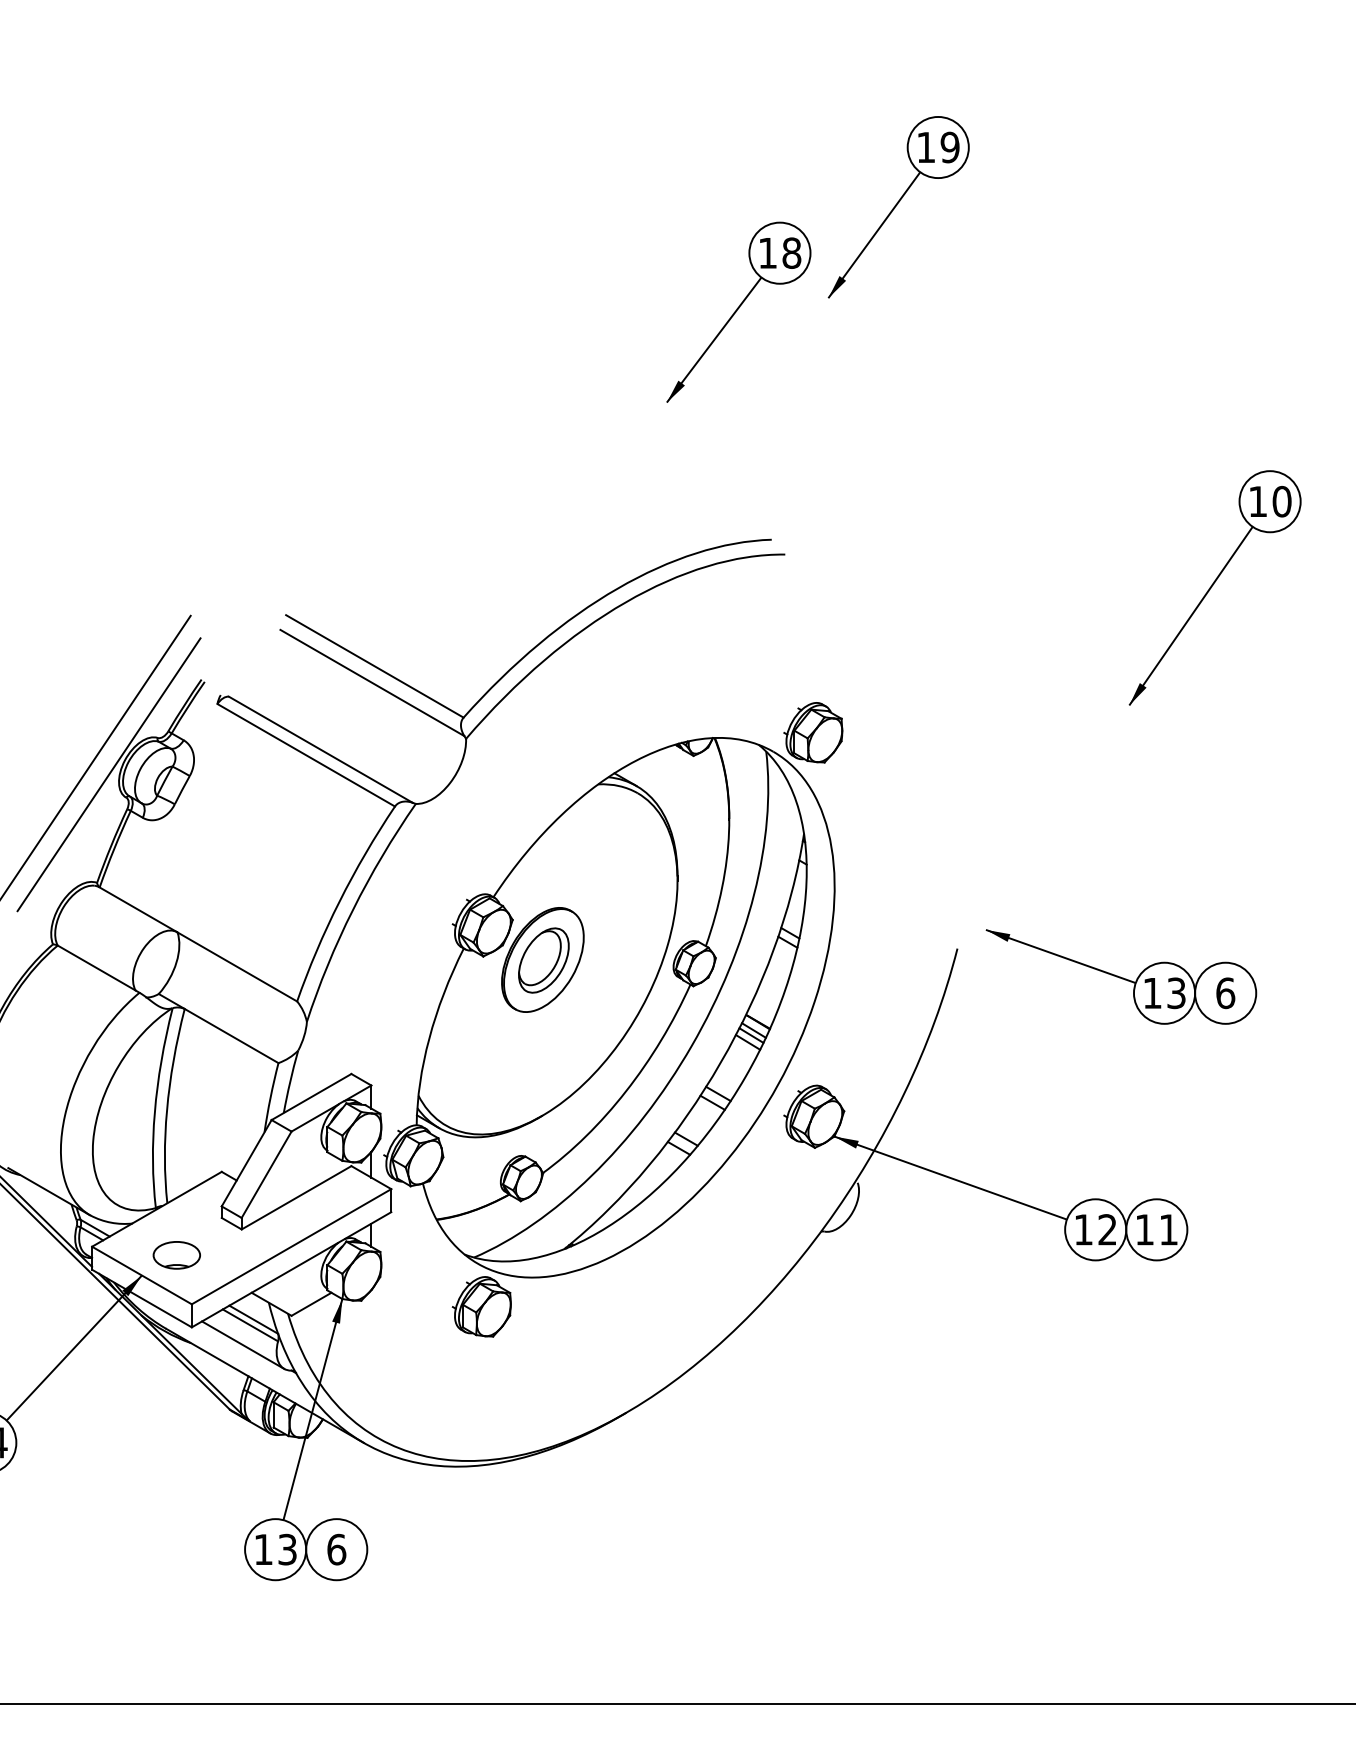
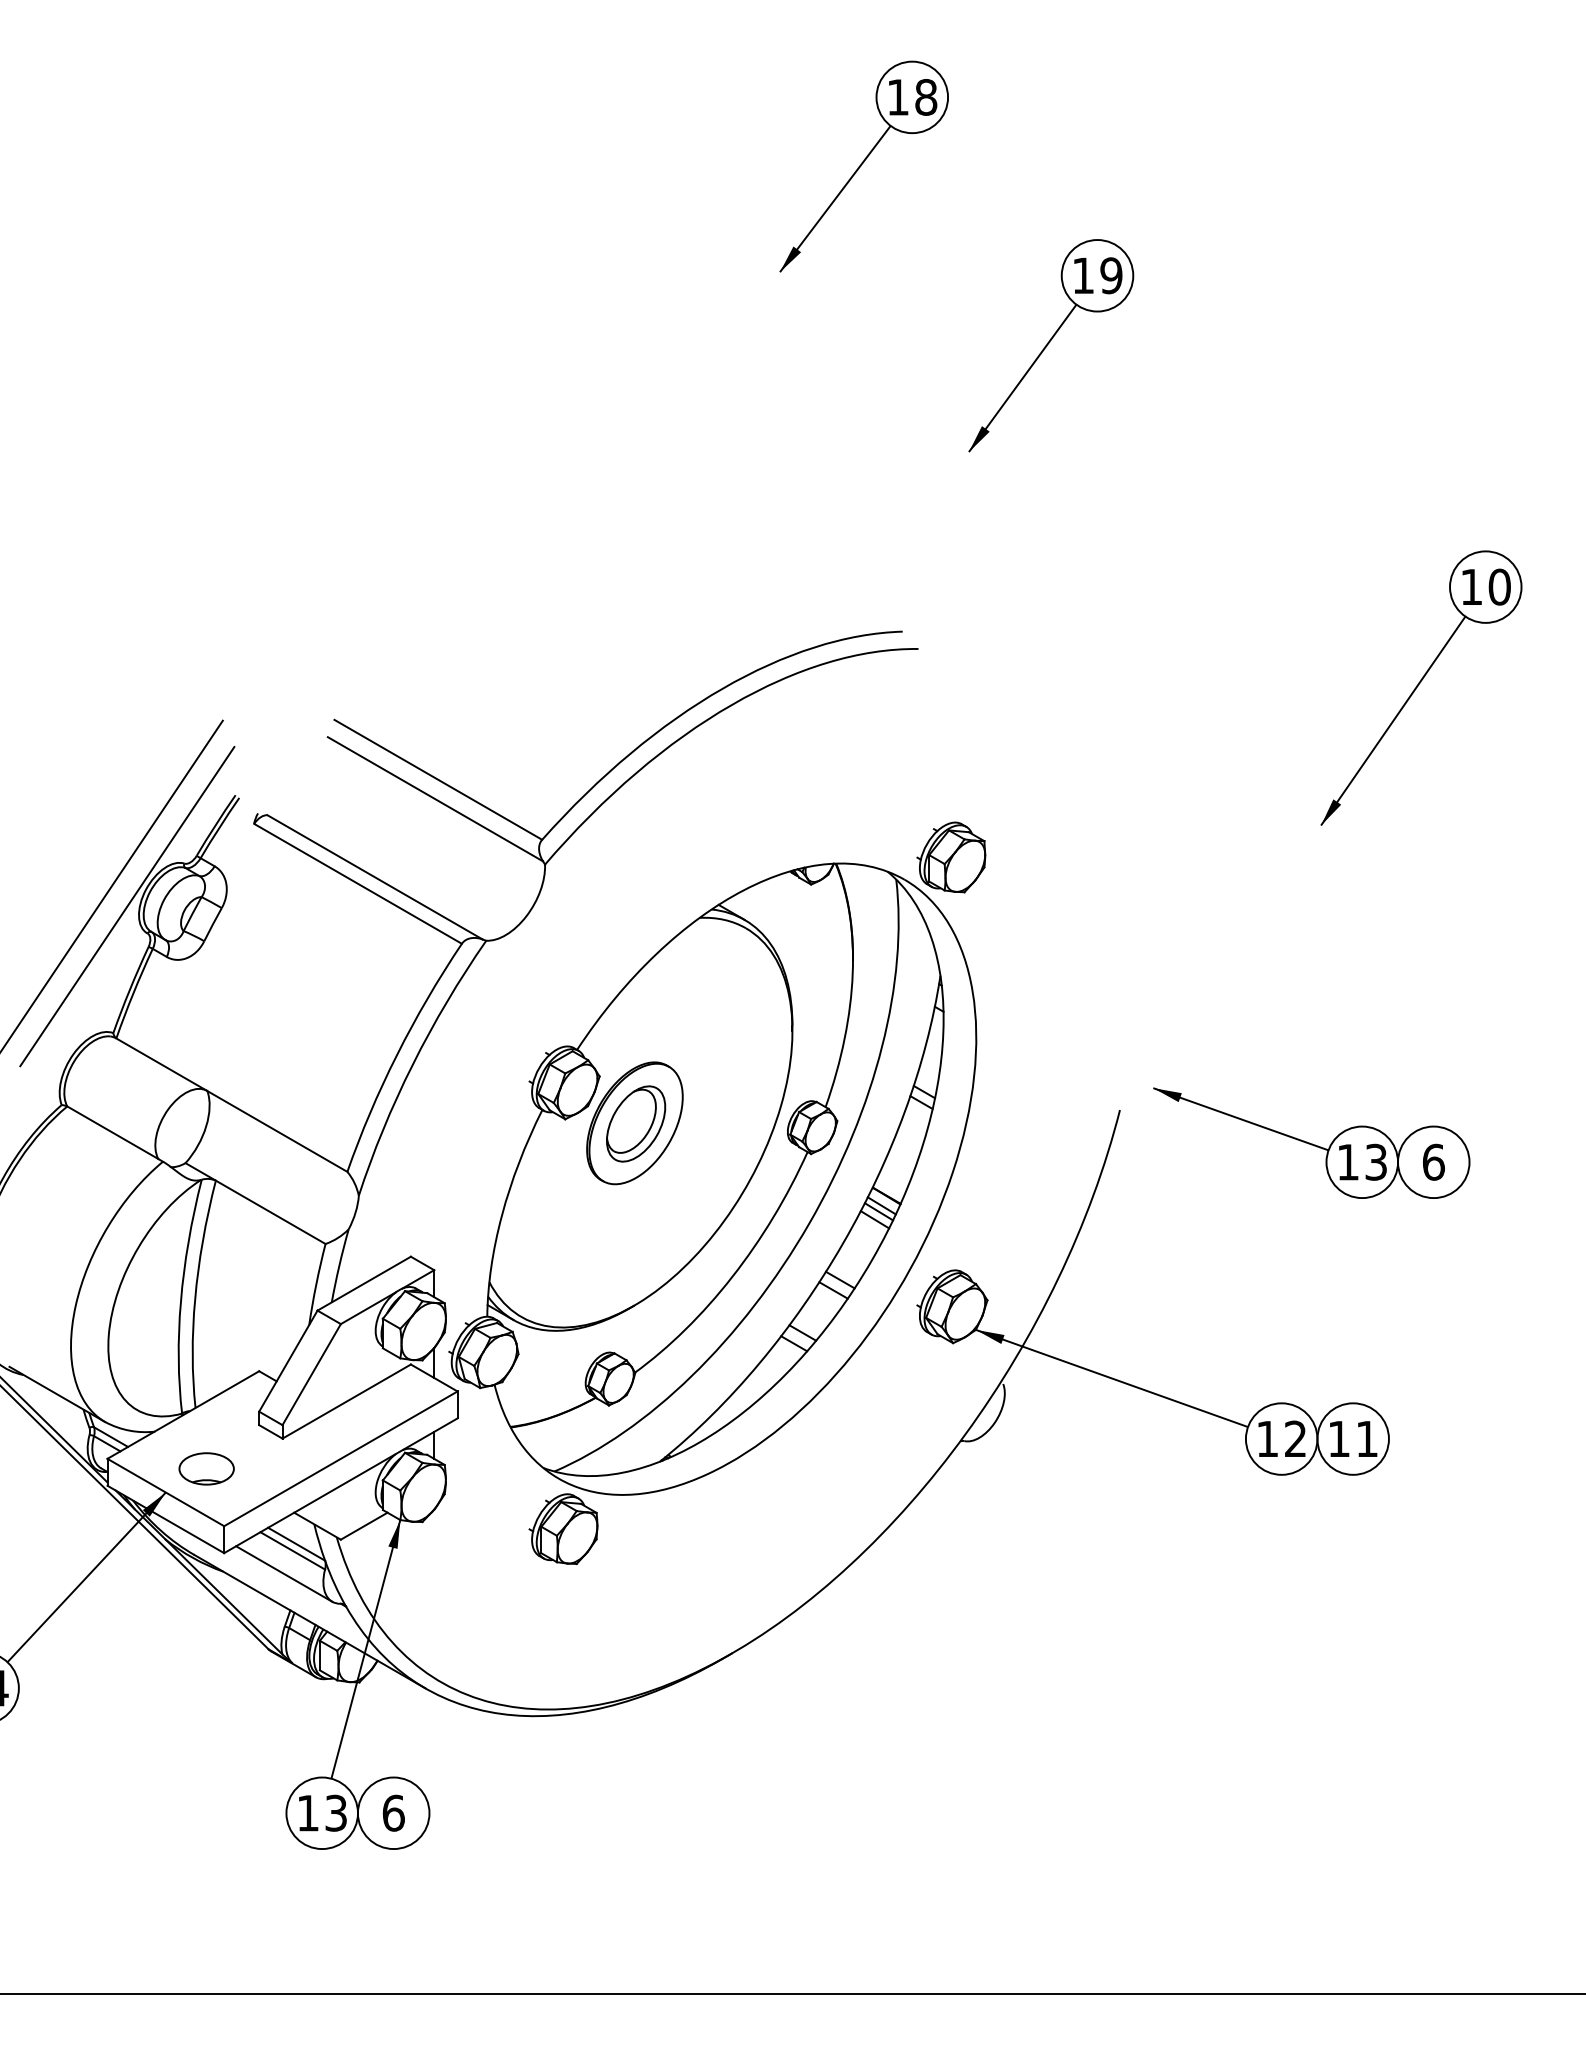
part: (898, 207) -> (1051, 345), moved
part: (738, 312) -> (863, 166), moved

